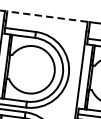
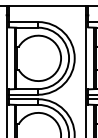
line: (47, 17) -> (47, 6), dashed -> solid

